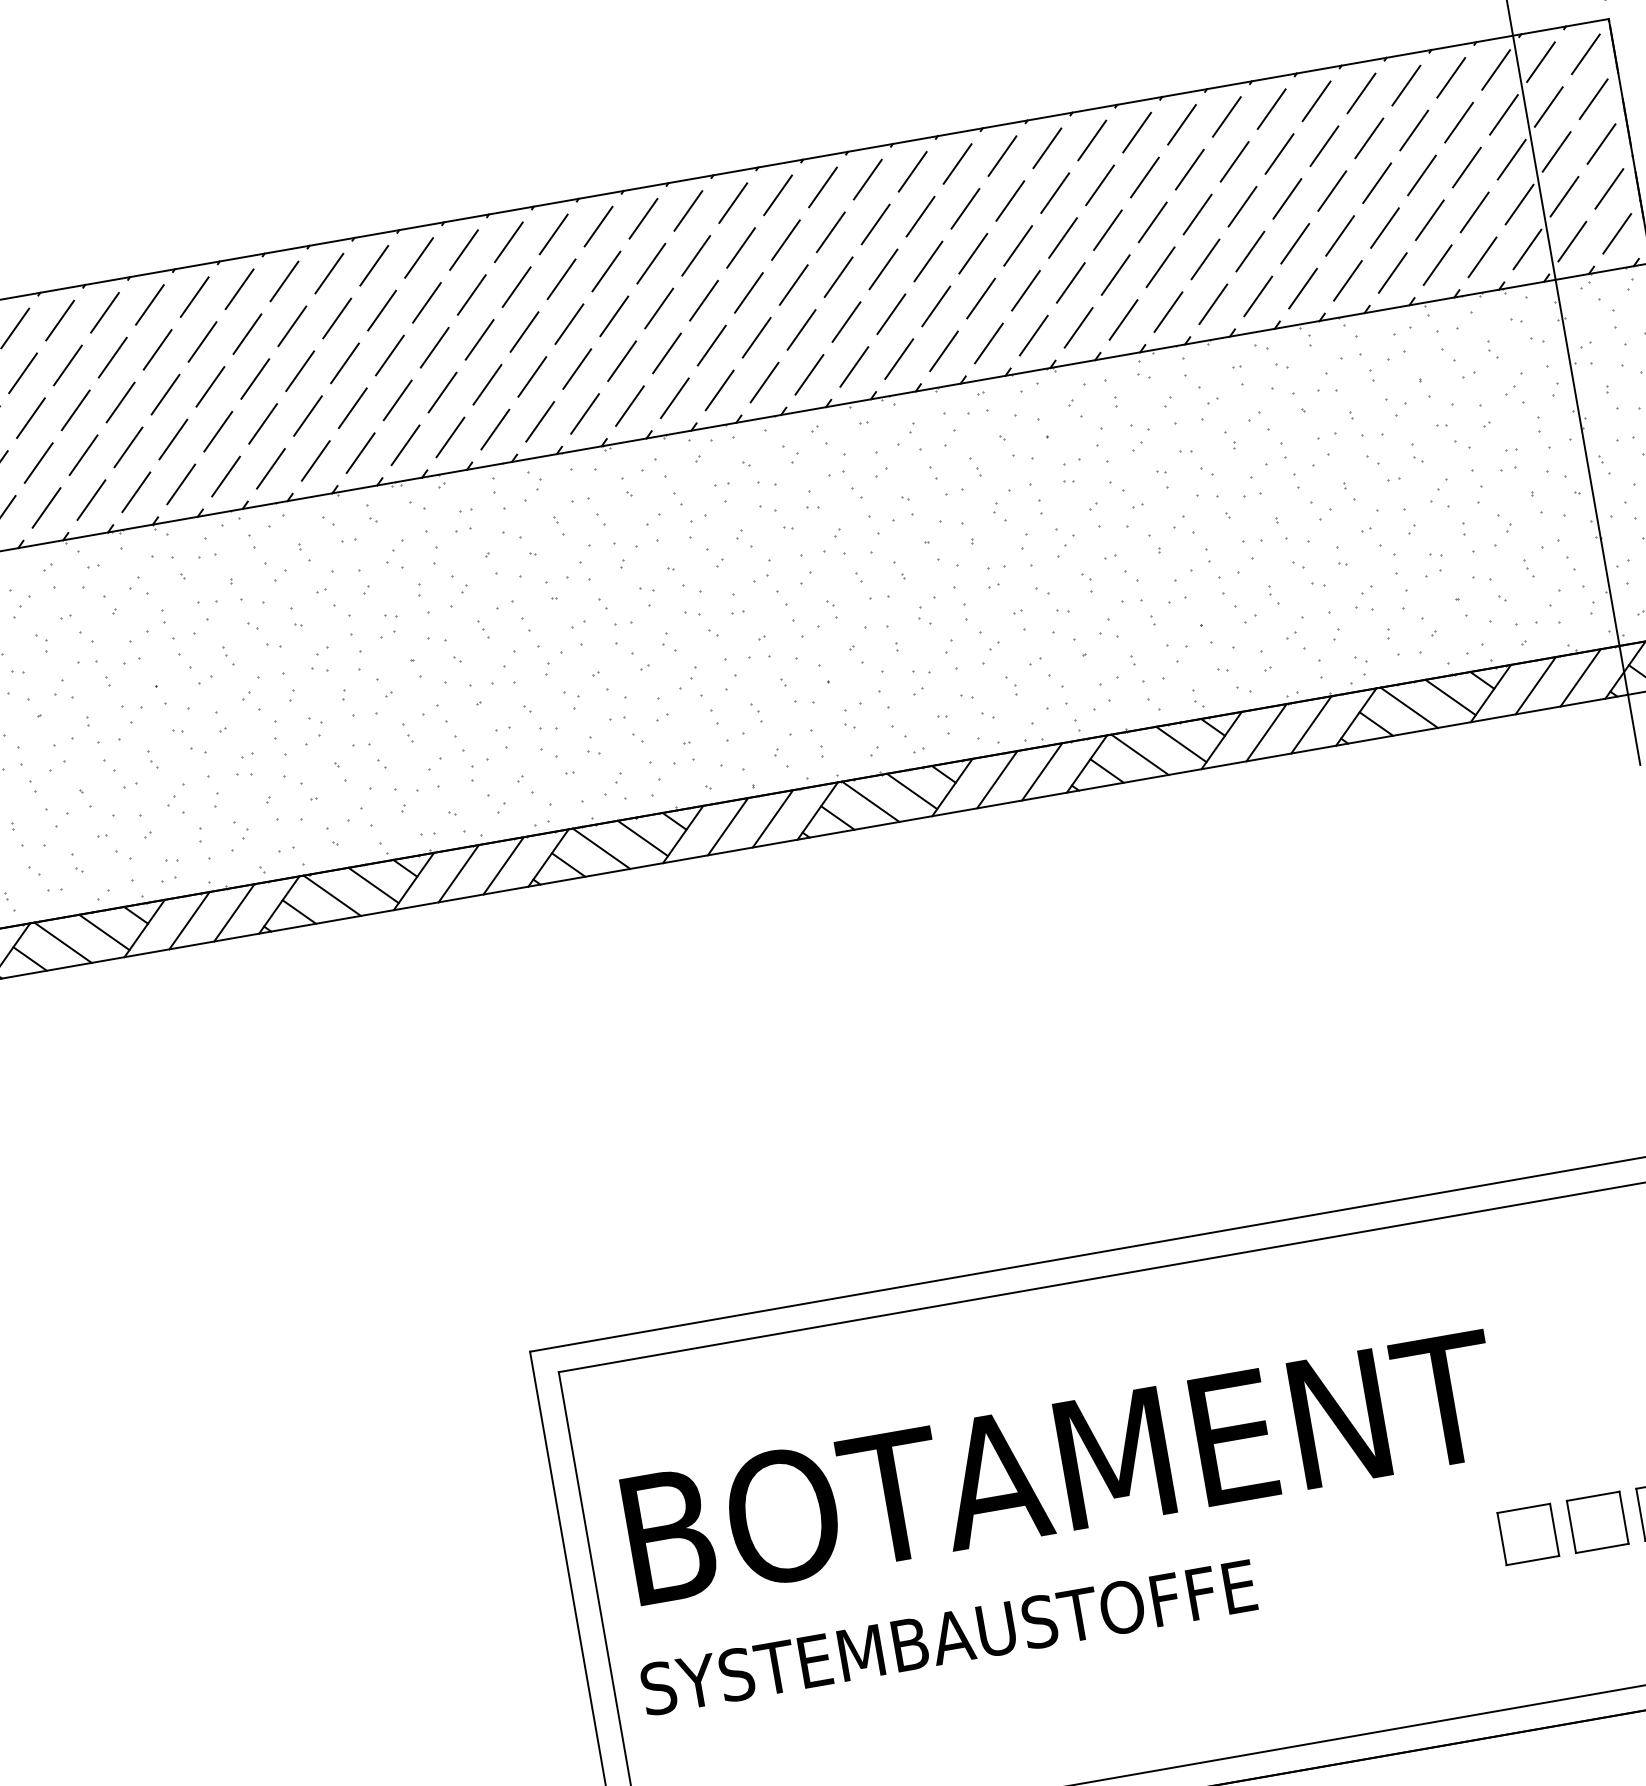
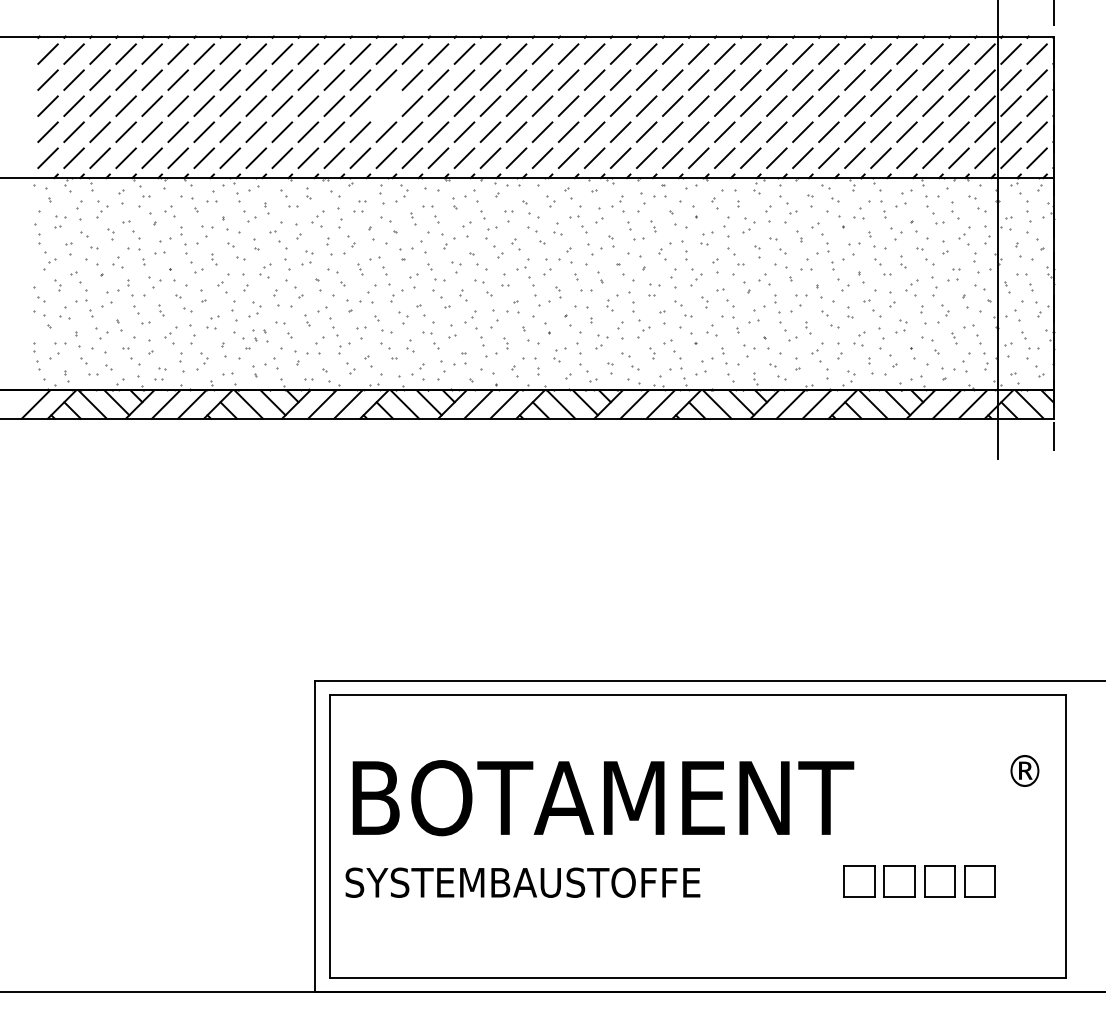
line: (479, 338) -> (386, 105), removed
part: (1492, 350) -> (955, 211), size x1.6
part: (321, 774) -> (254, 335), added
part: (77, 863) -> (108, 361), size x1.6

